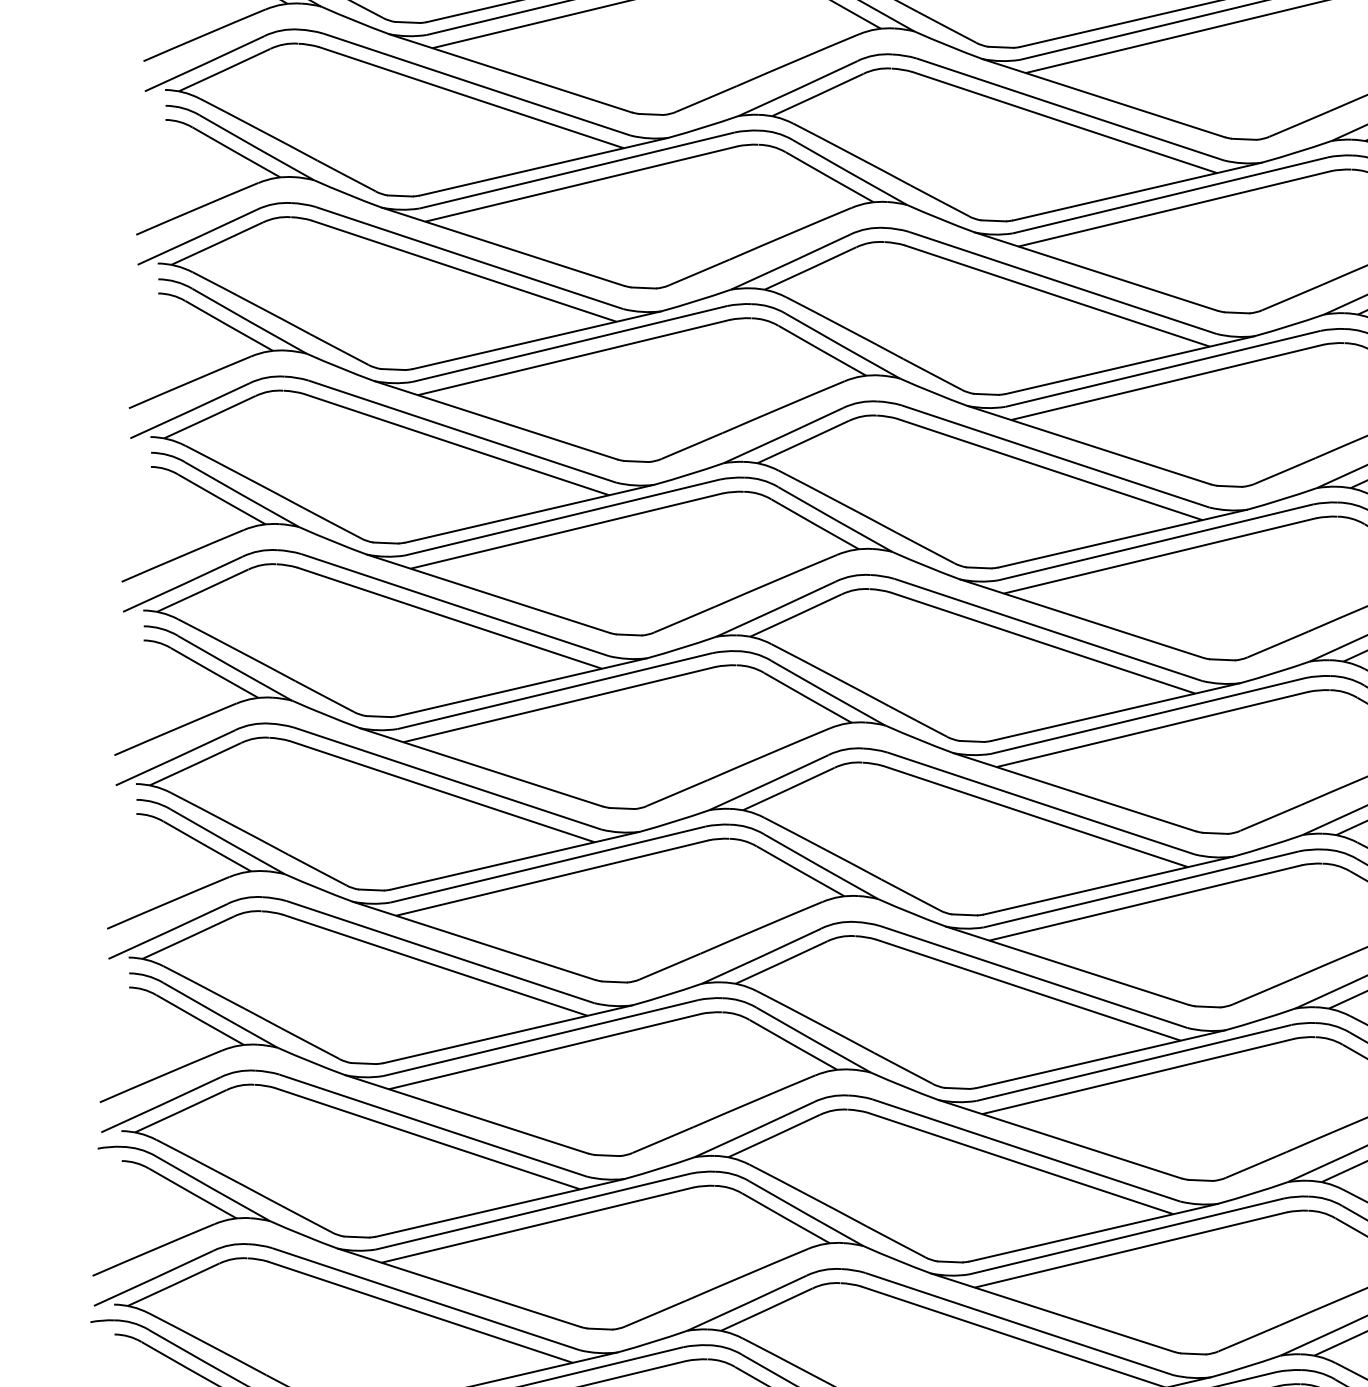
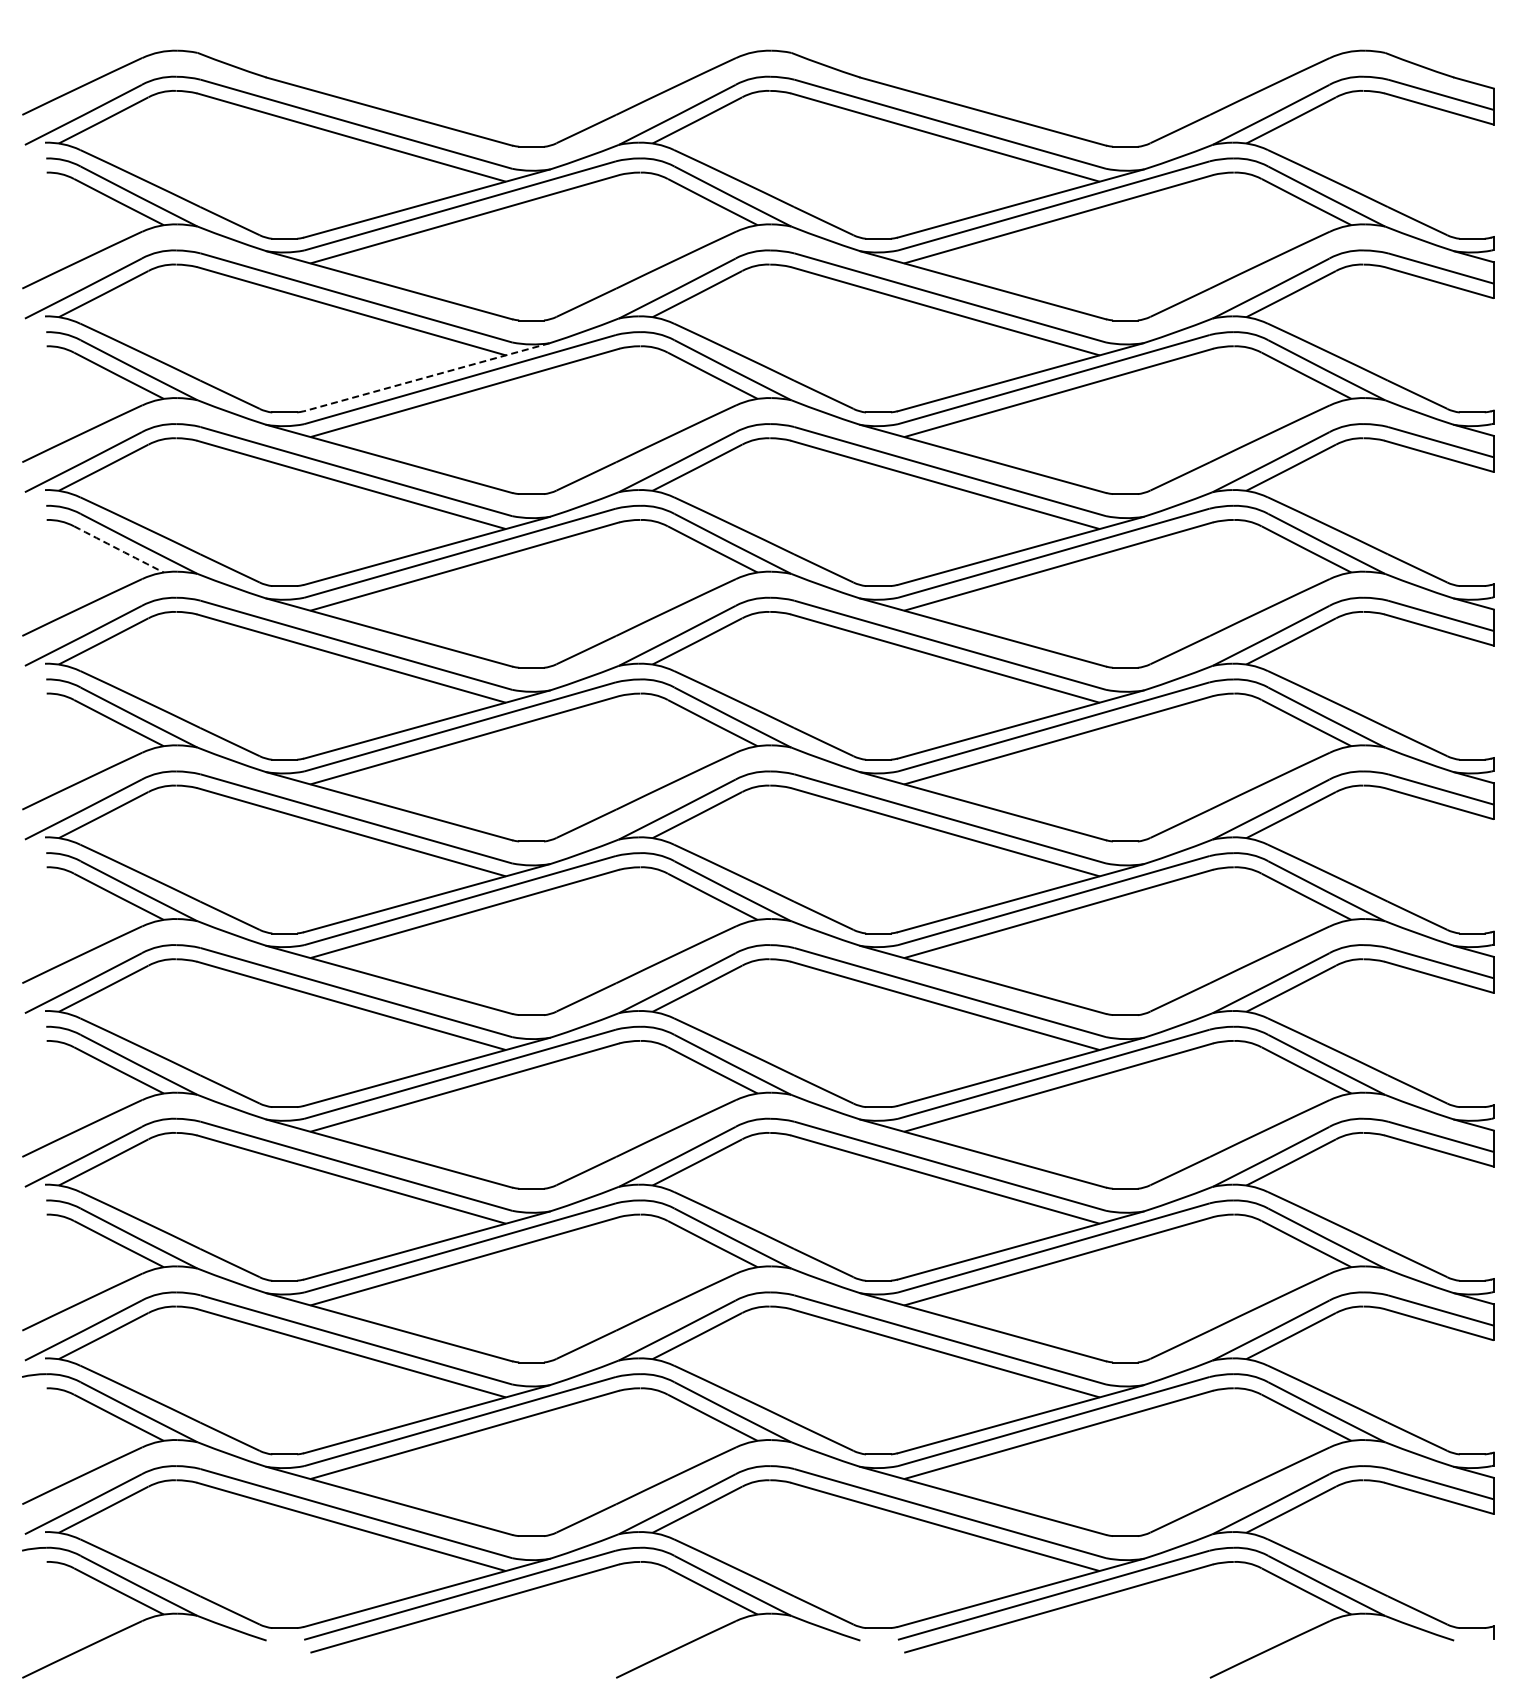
line: (543, 167) -> (426, 377), solid -> dashed
arc: (228, 325) -> (118, 549), solid -> dashed

